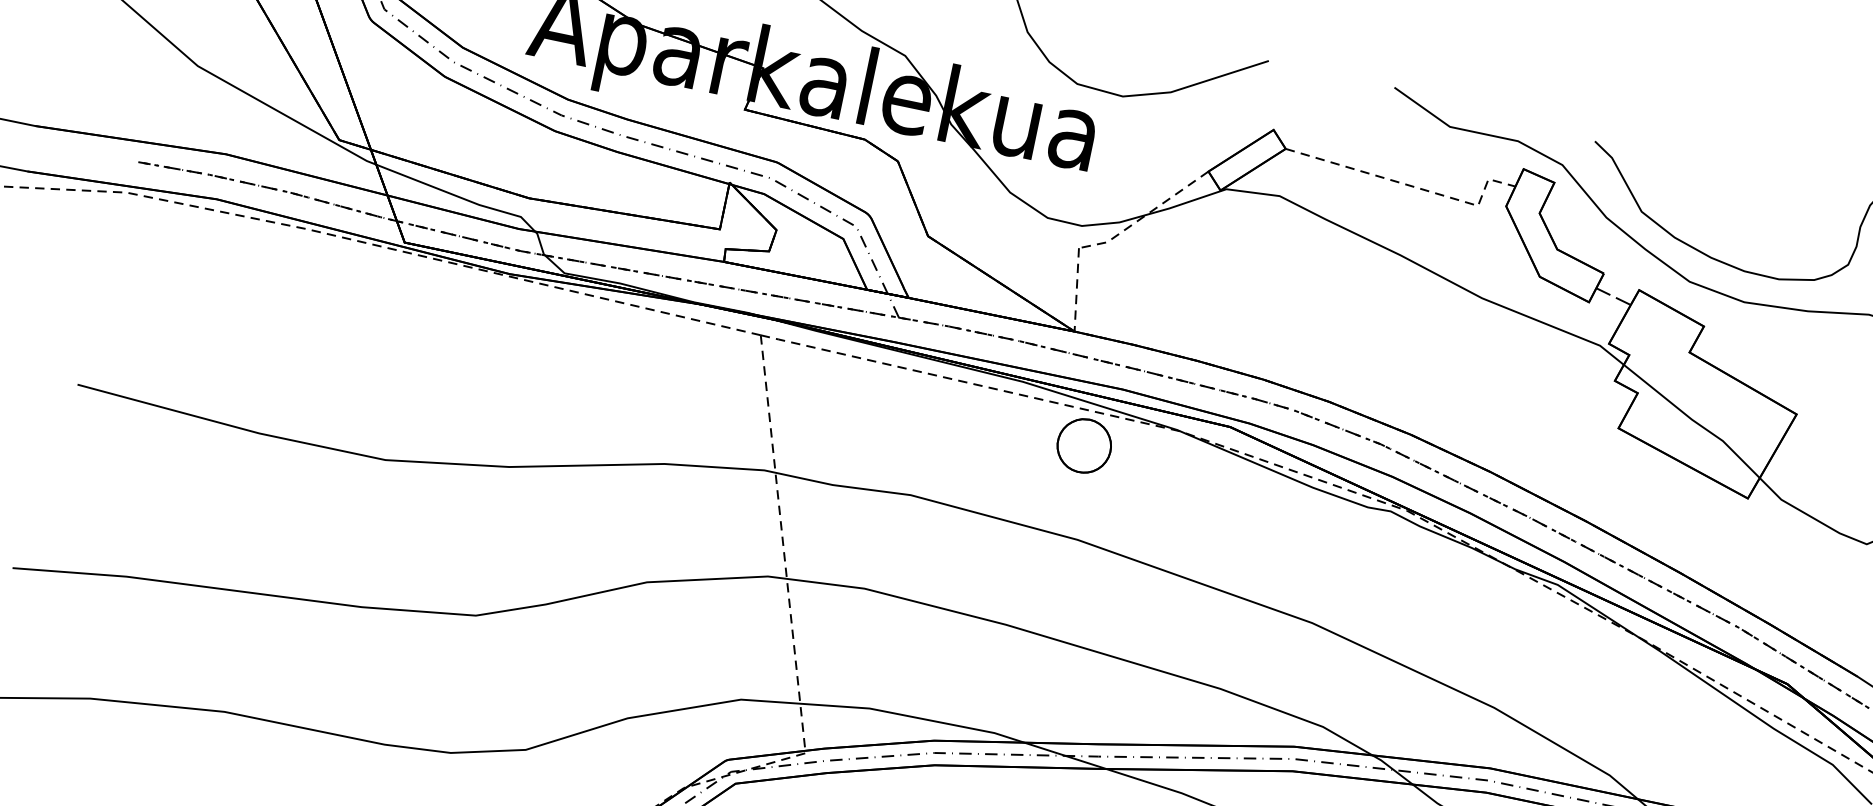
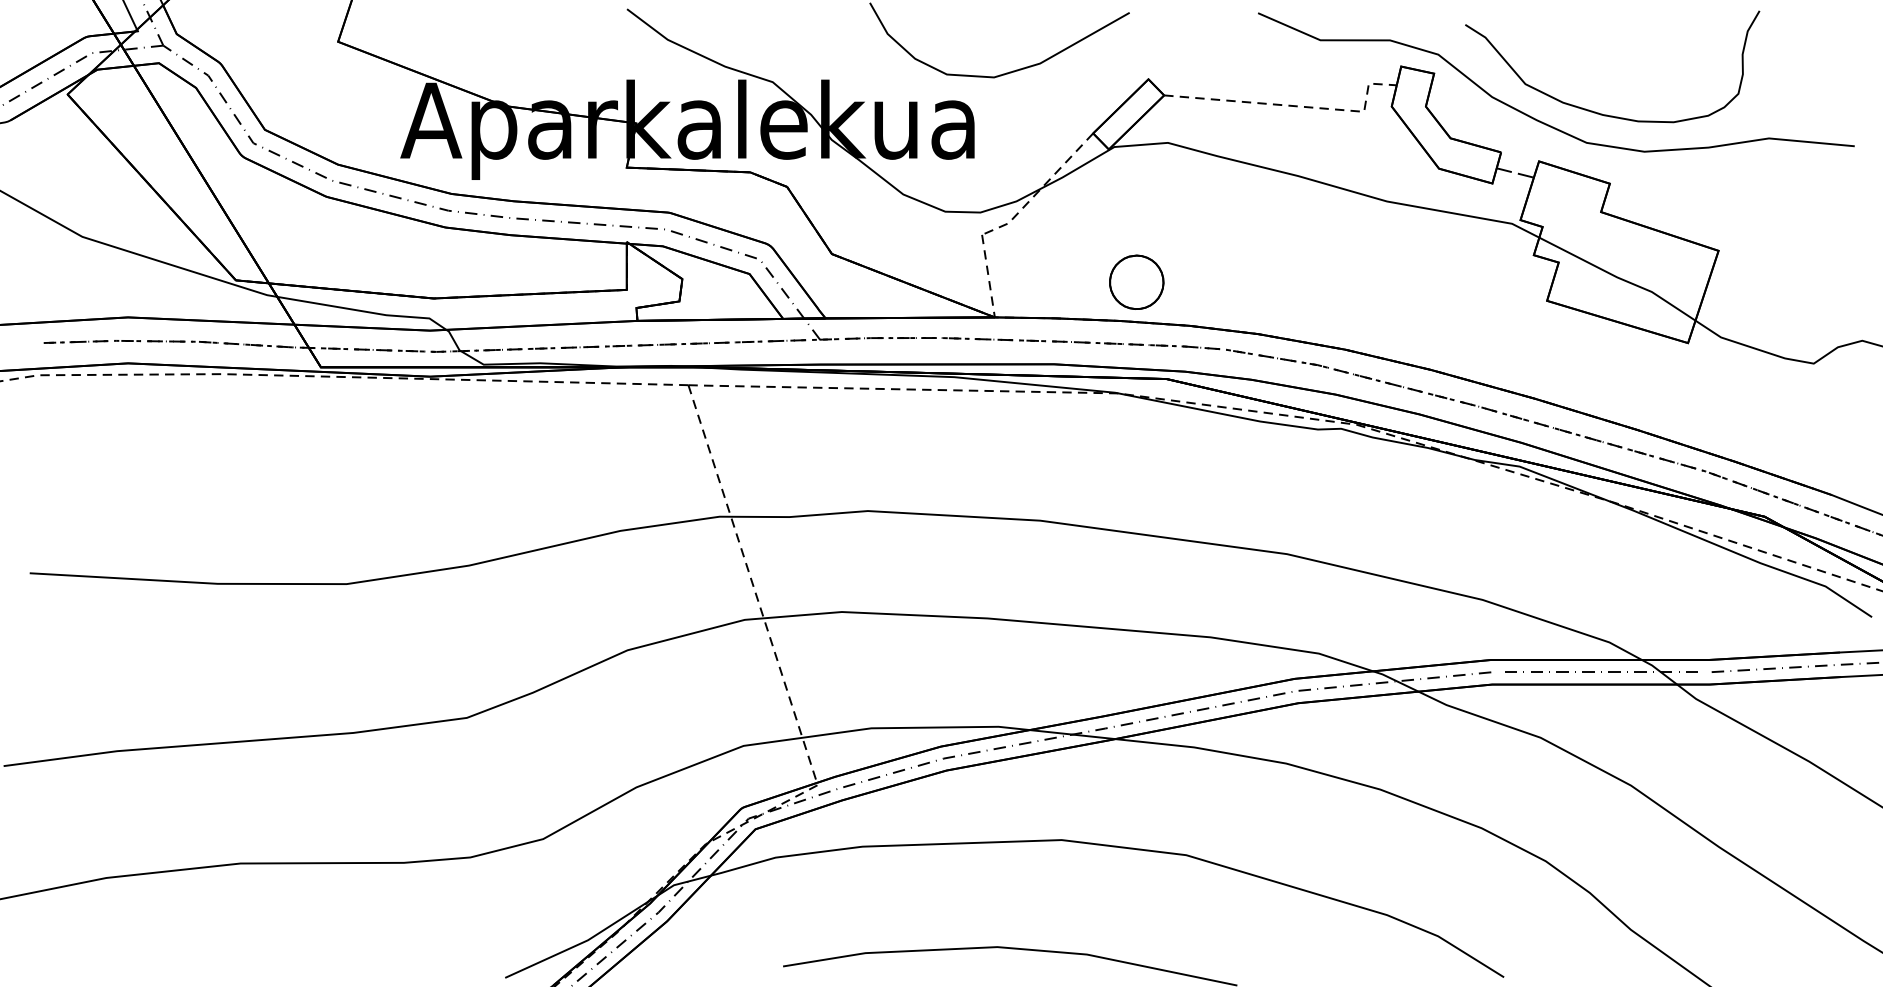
part: (1084, 445) -> (1136, 281), moved

